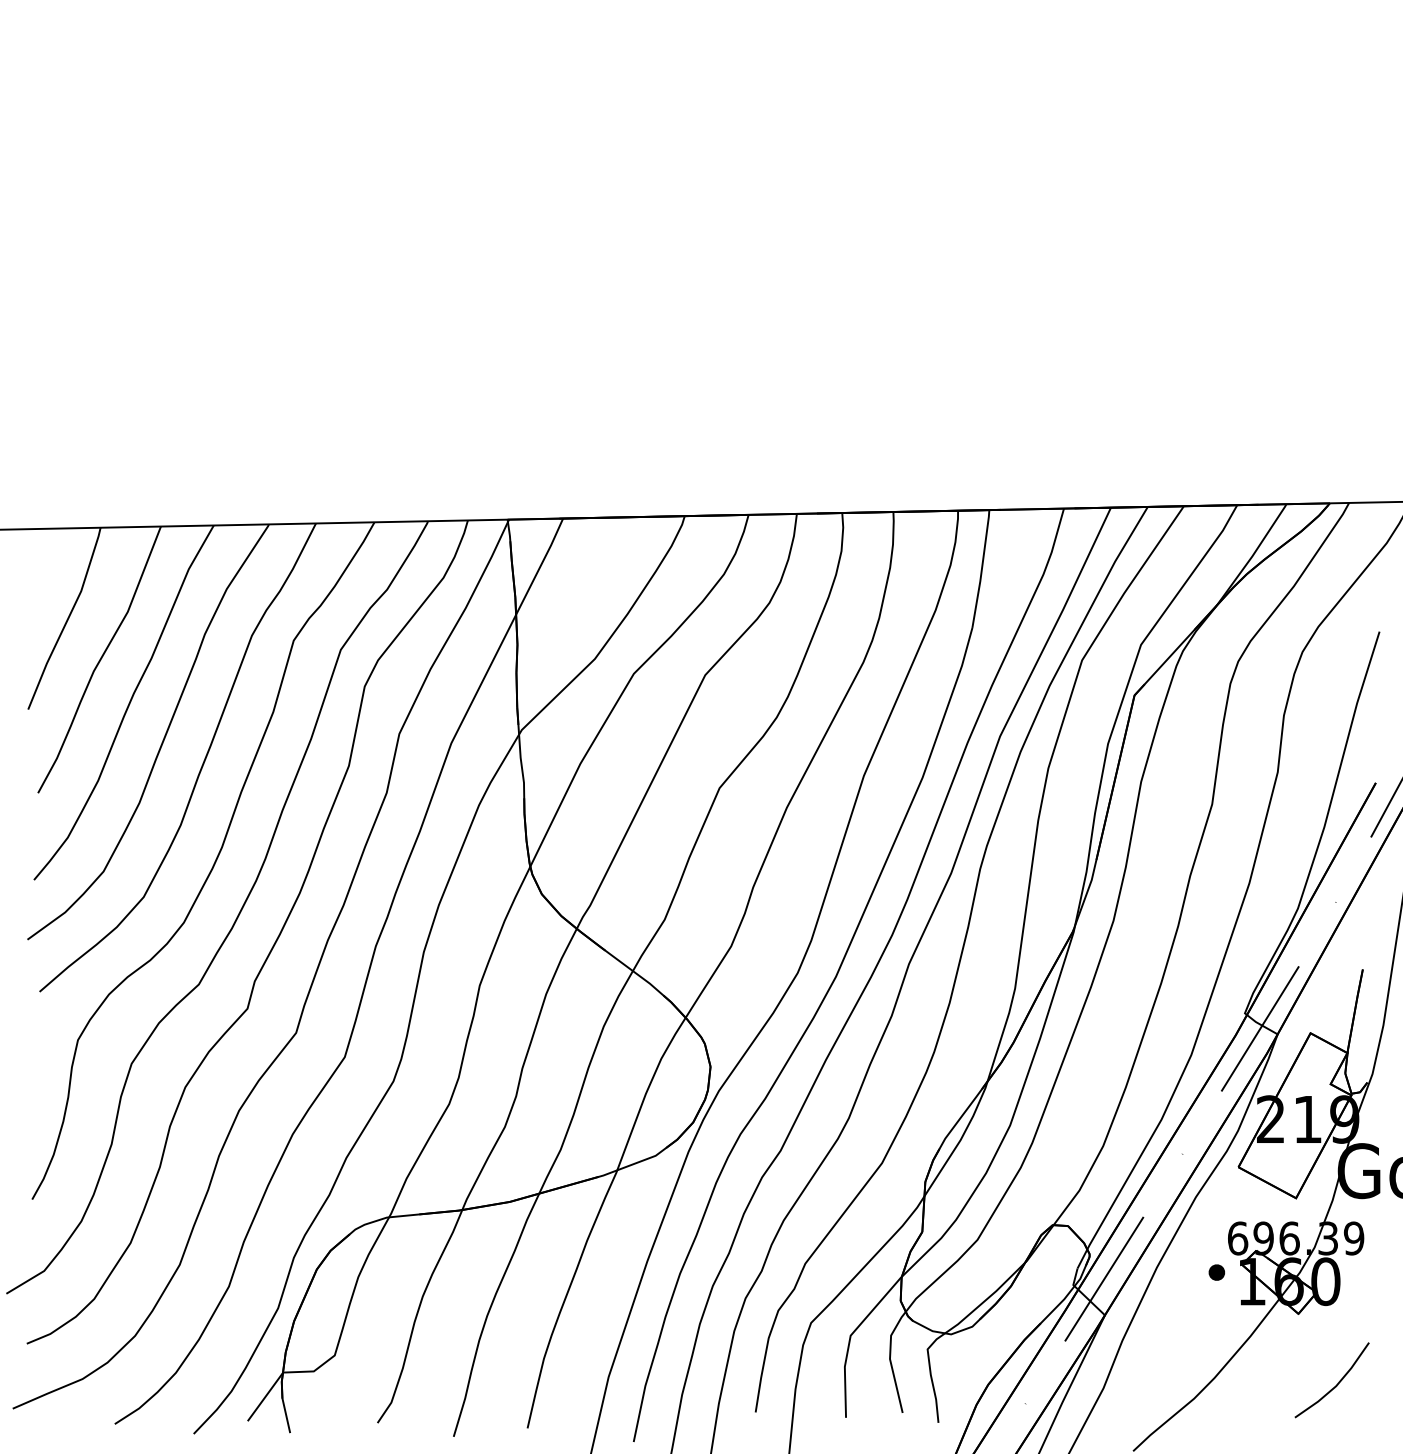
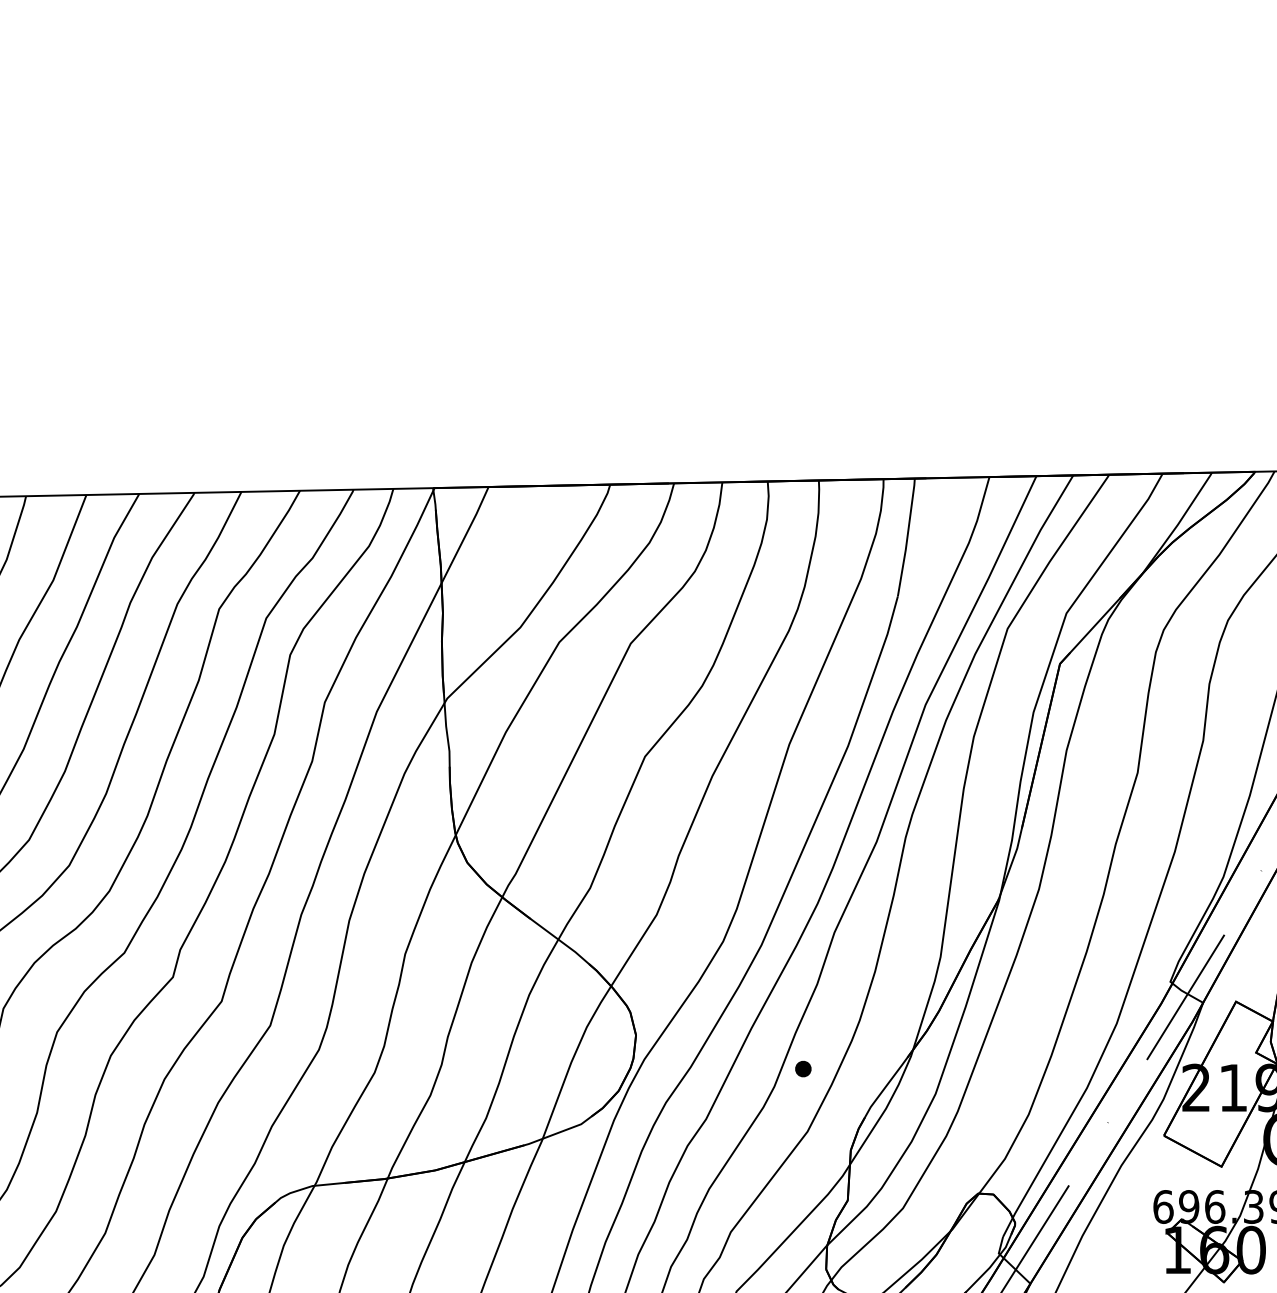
part: (1216, 1272) -> (802, 1068), moved

